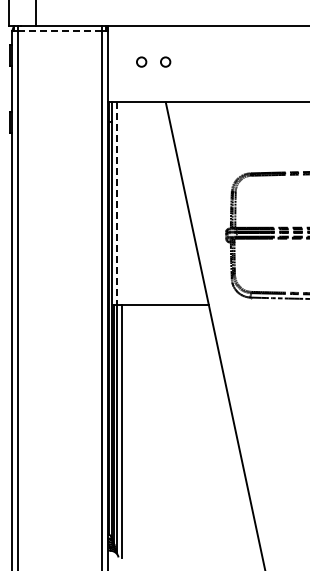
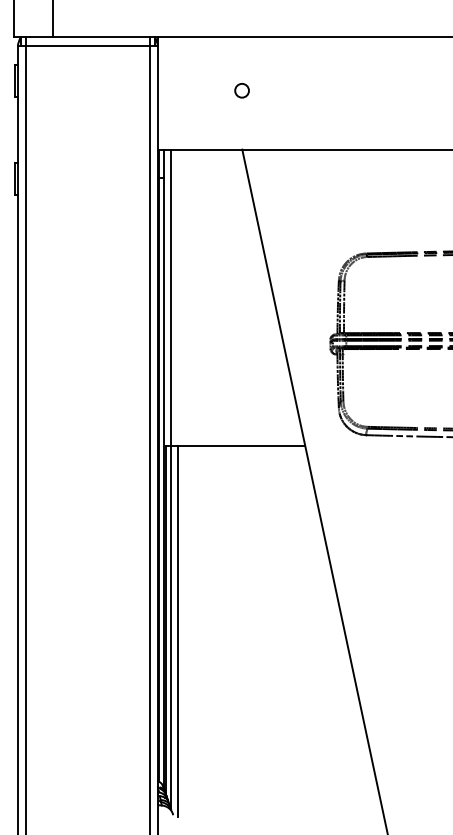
line: (60, 31) -> (88, 45), dashed -> solid
circle: (141, 61) -> (206, 89), removed
line: (116, 204) -> (170, 299), dashed -> solid

